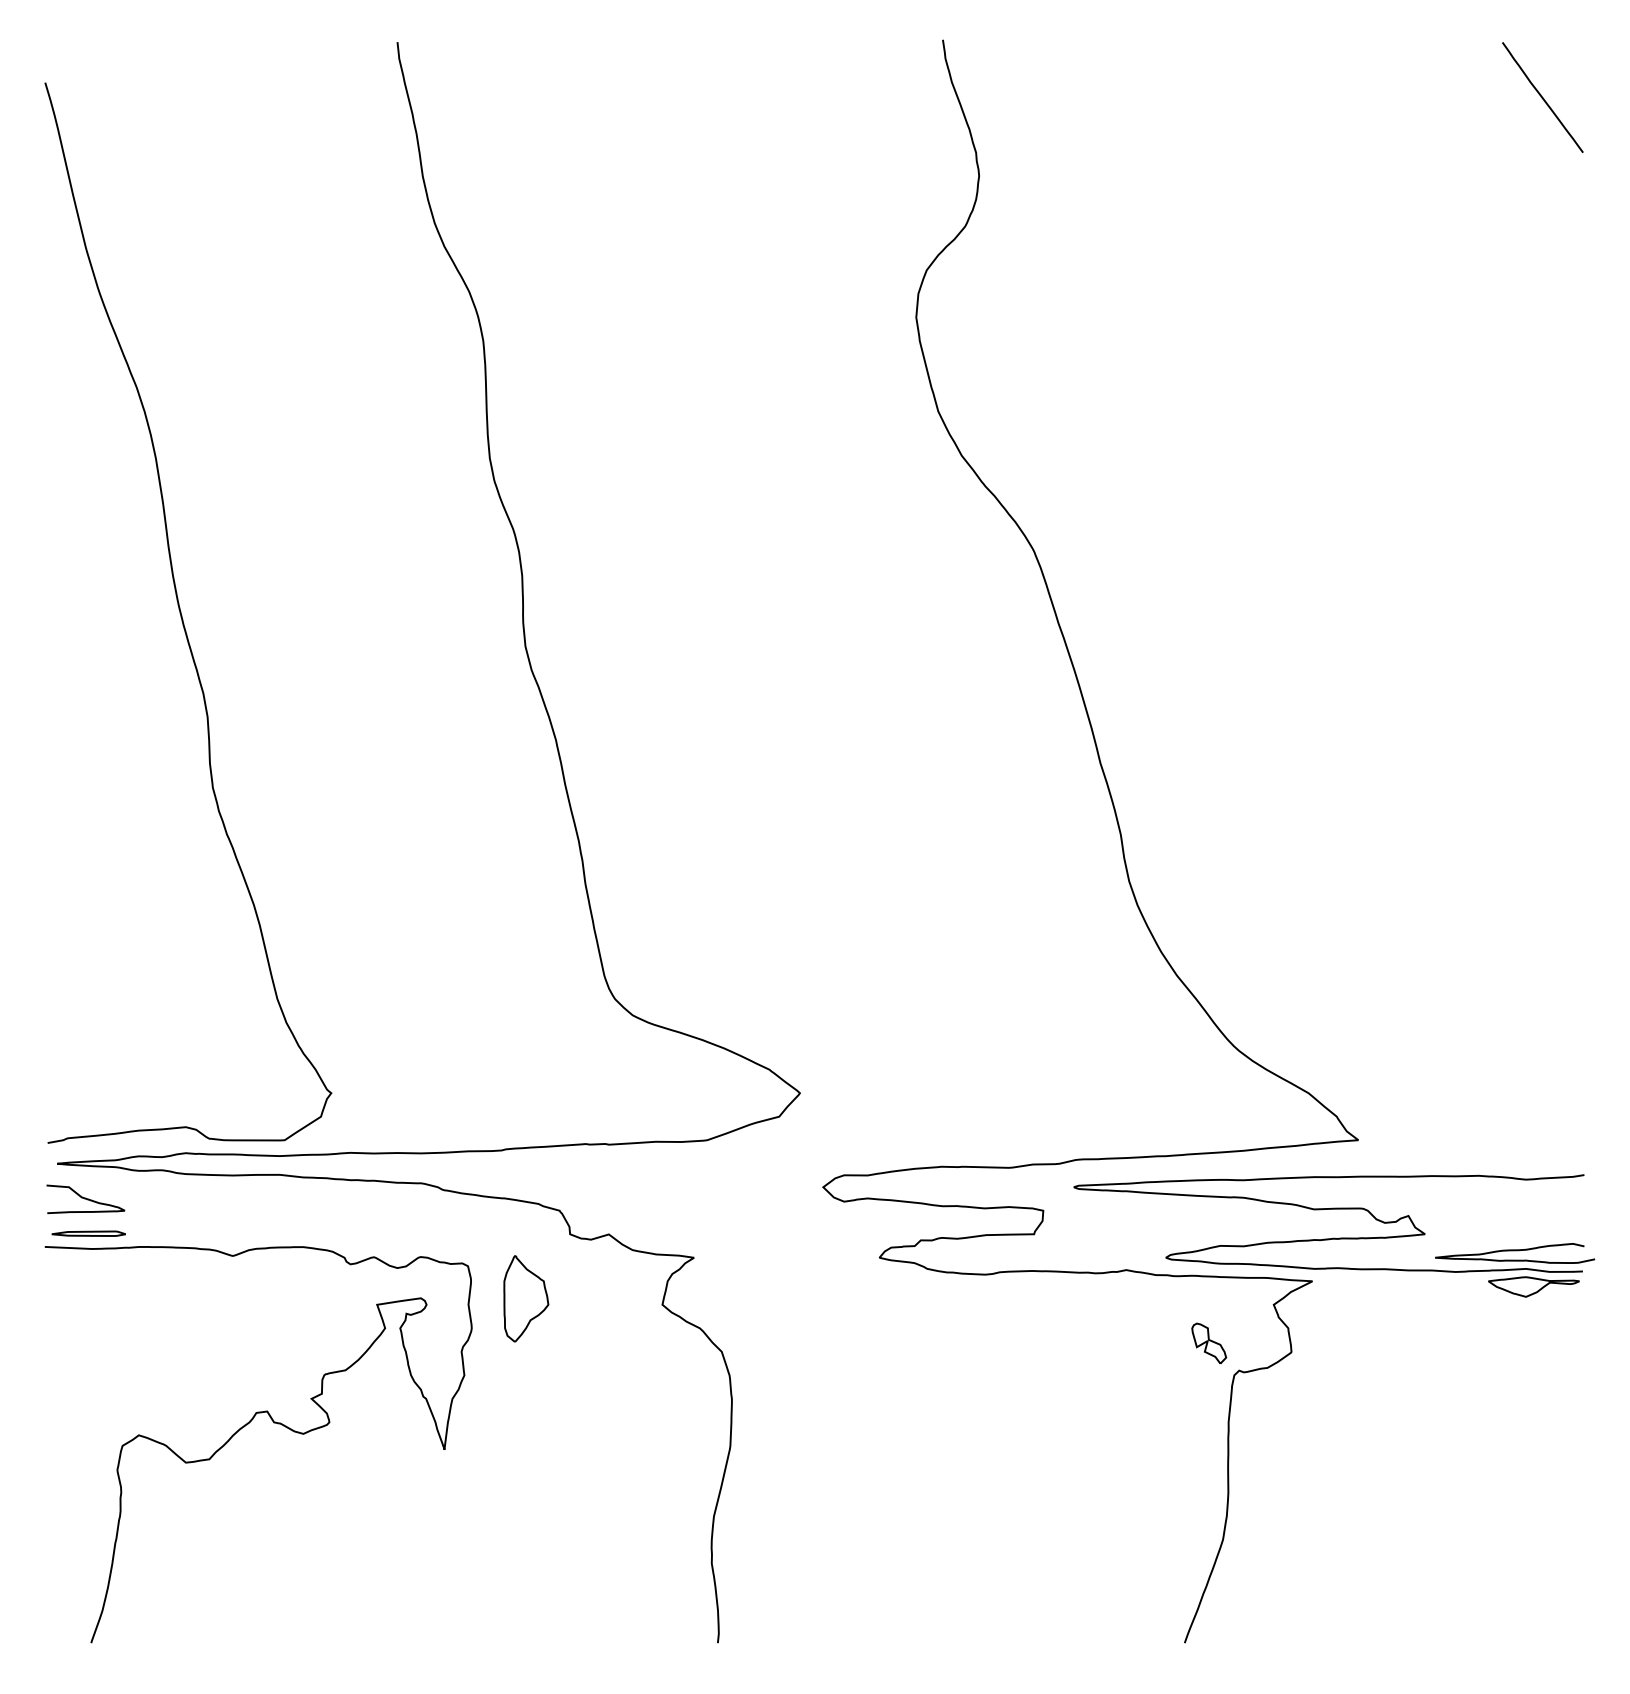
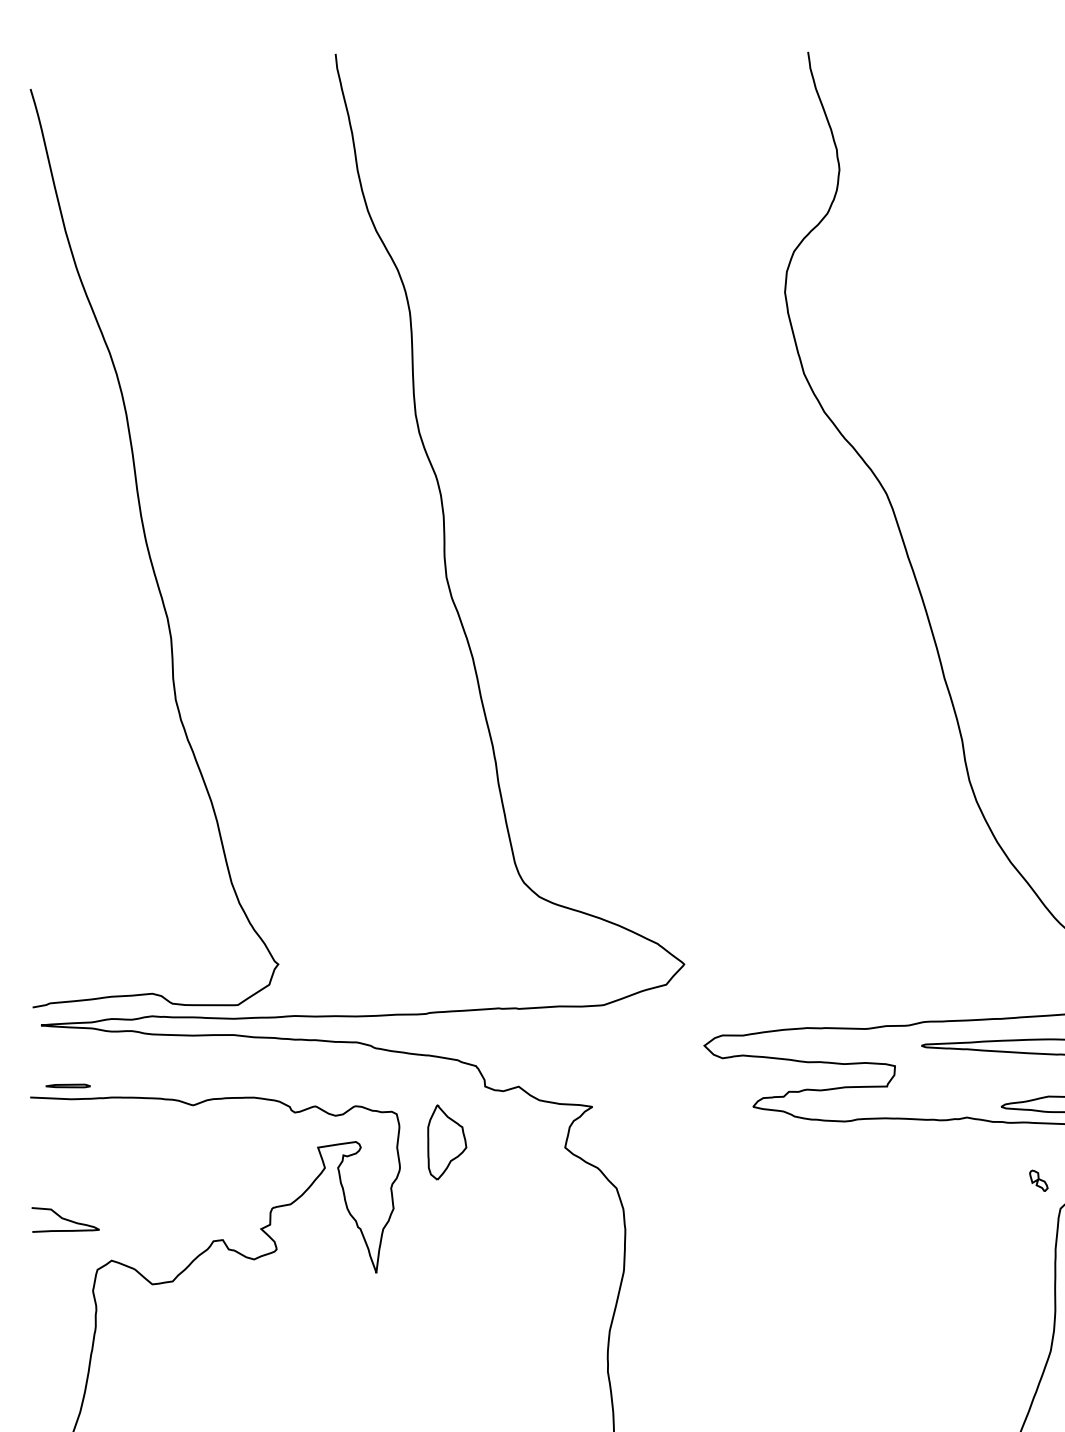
curve: (85, 1199) -> (65, 1220), moved
part: (88, 1233) -> (68, 1085), size x0.7
part: (1209, 1342) -> (1039, 1180), size x0.6

